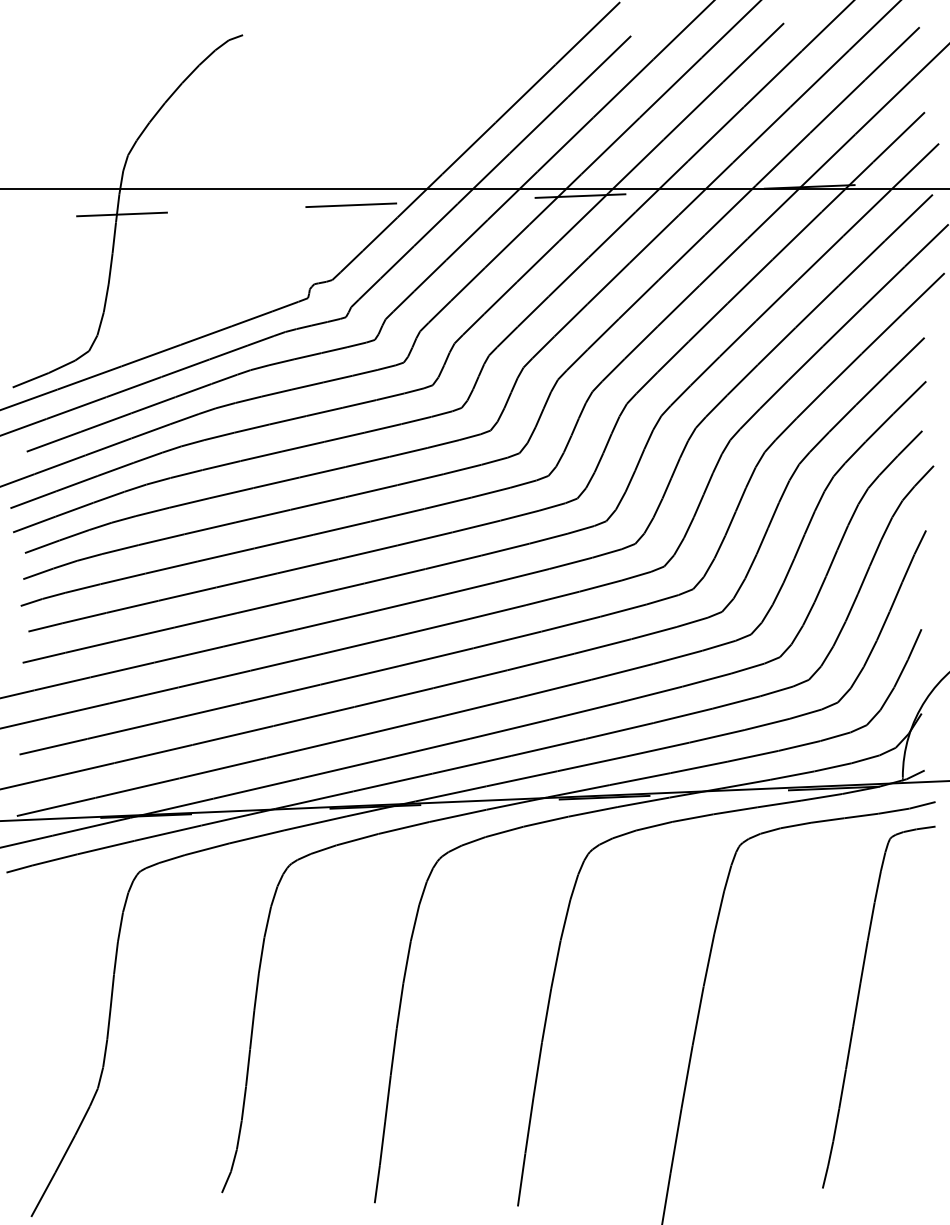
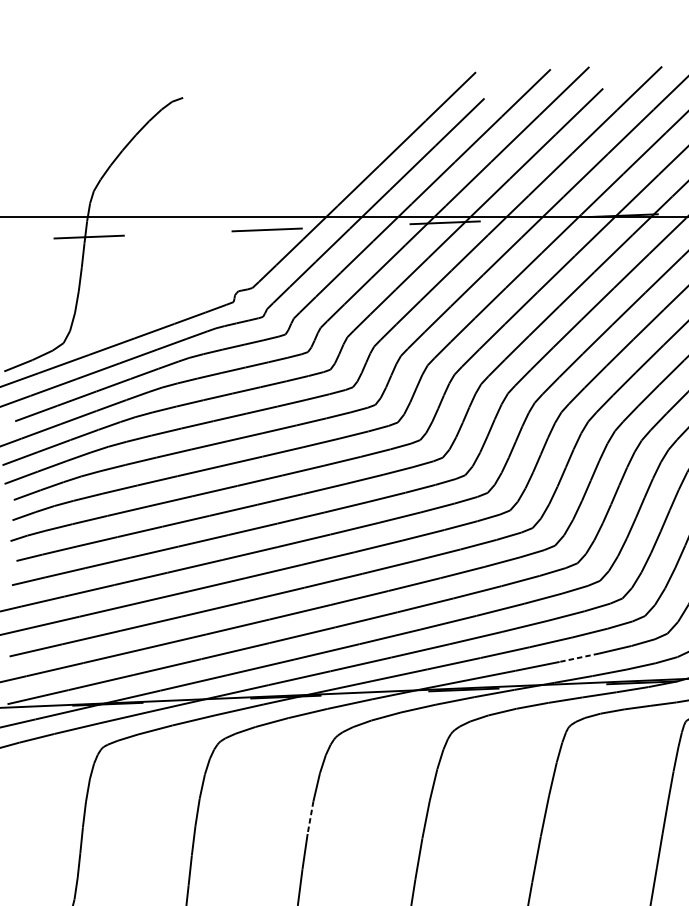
line: (753, 756) -> (579, 657), solid -> dashed
line: (407, 962) -> (310, 817), solid -> dashed

